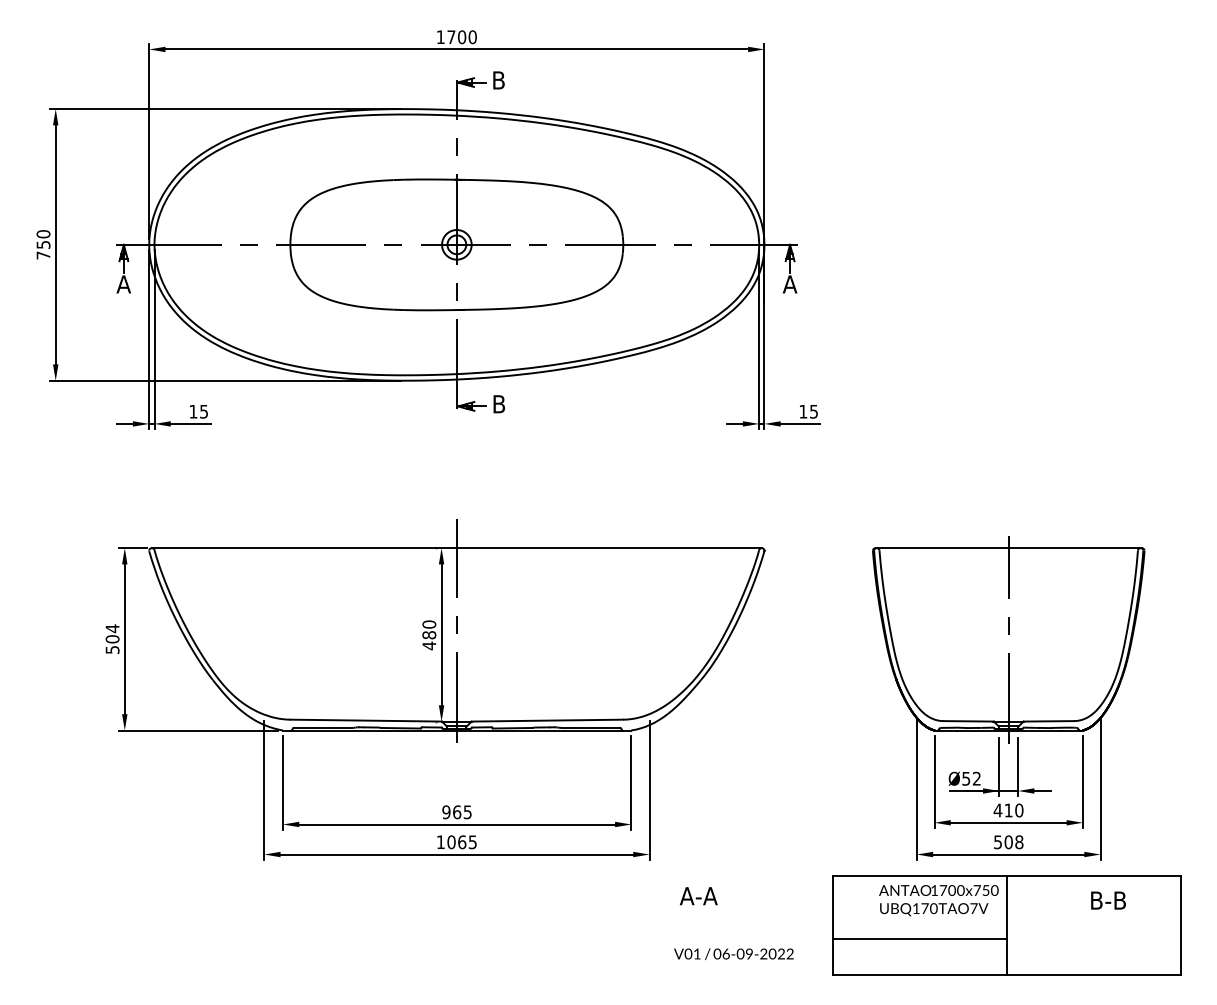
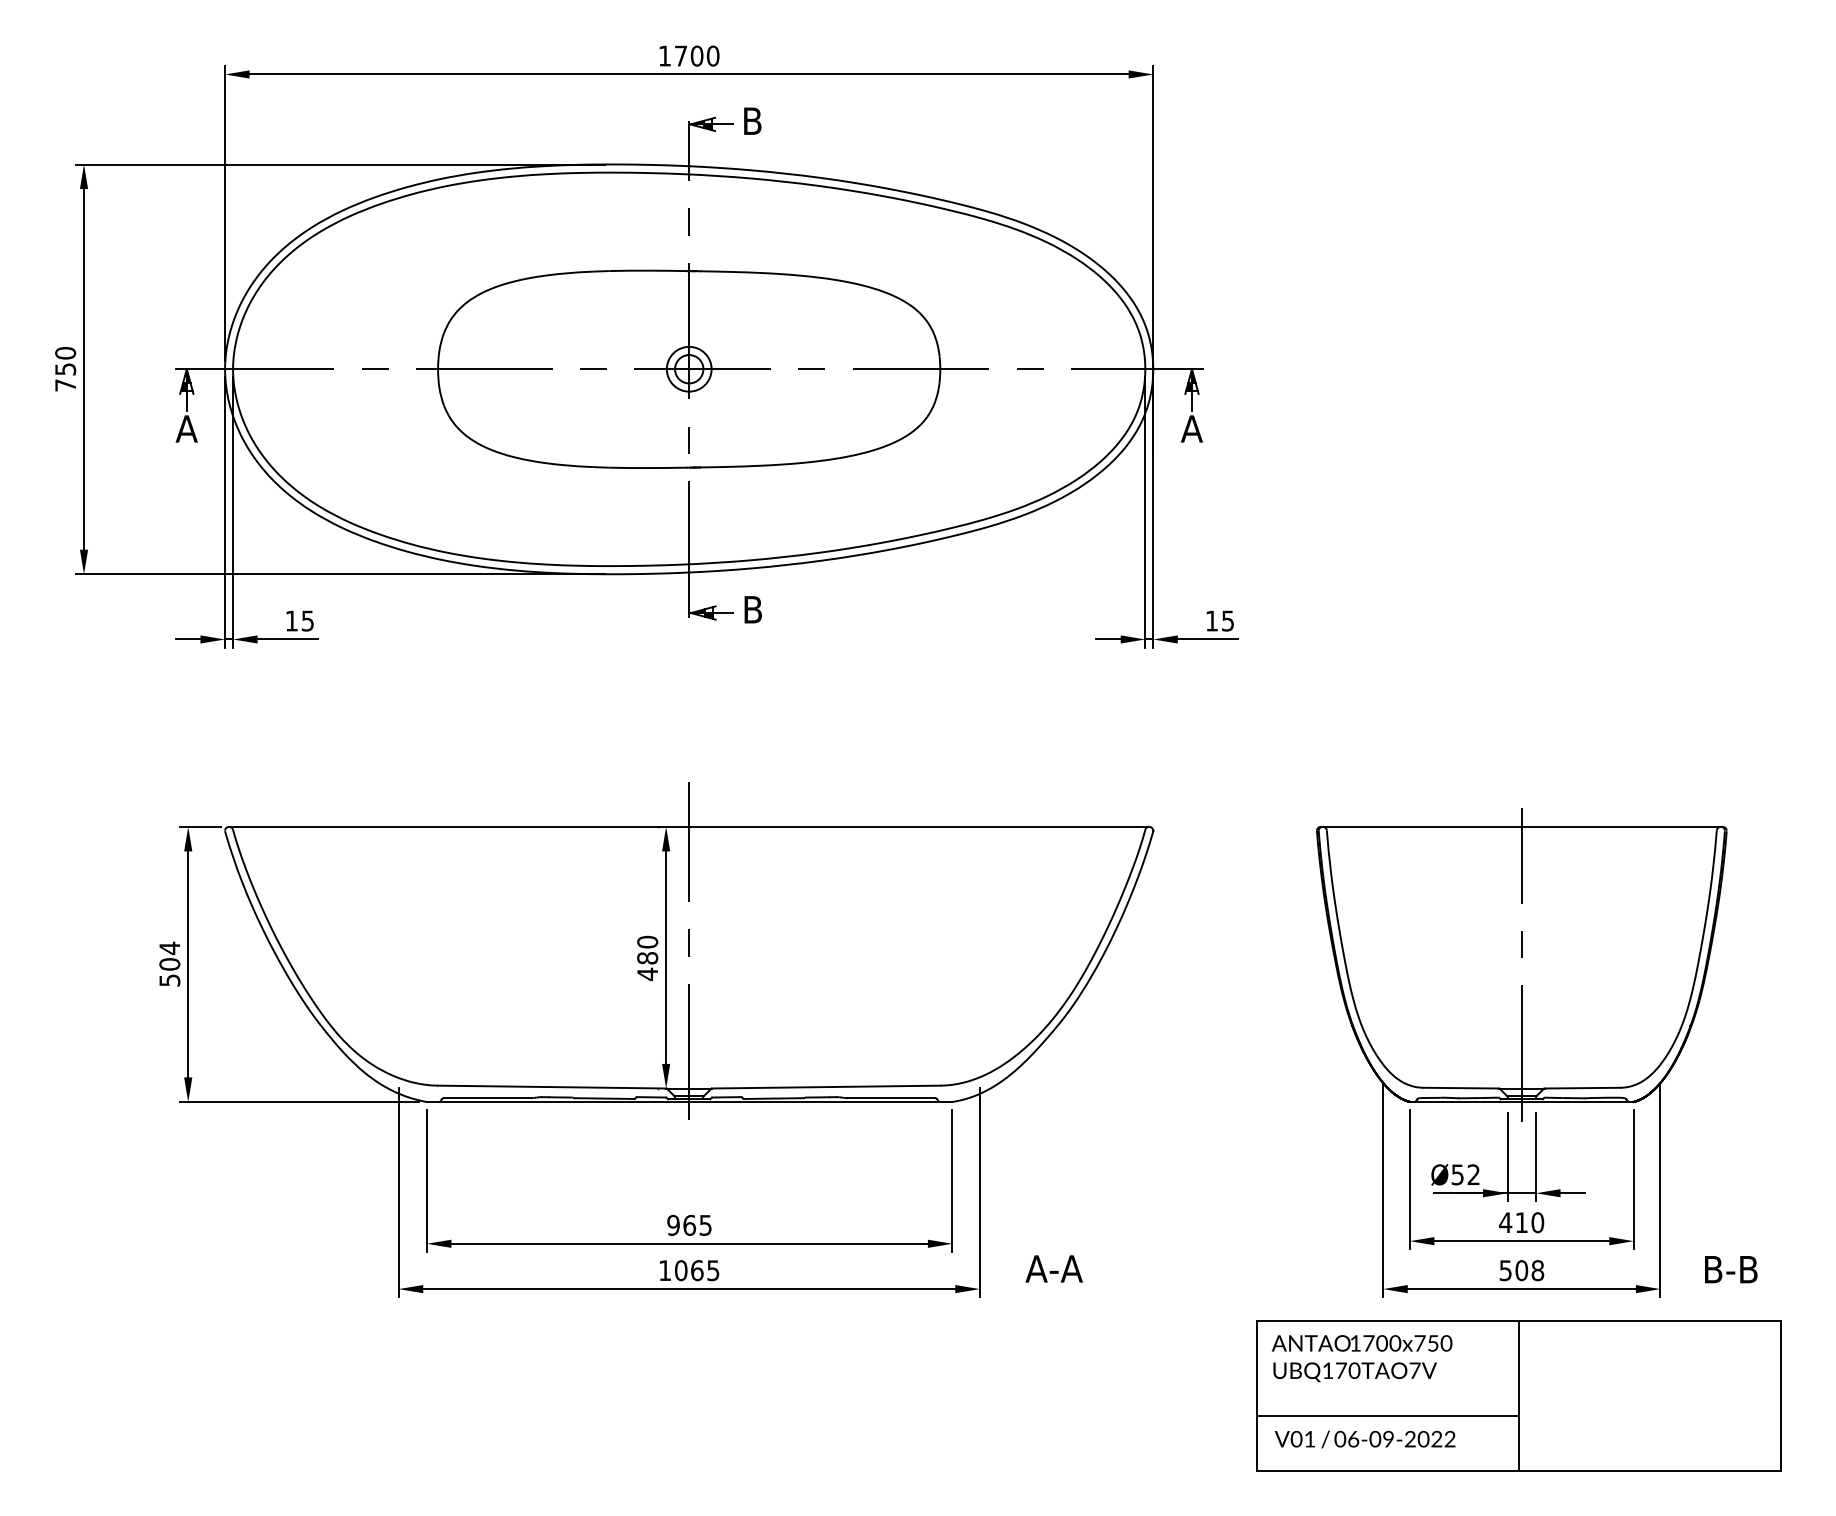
text: (698, 896) -> (1053, 1269), moved
text: (938, 900) -> (1361, 1358), moved
text: (1108, 900) -> (1731, 1269), moved
text: (733, 953) -> (1364, 1438), moved

